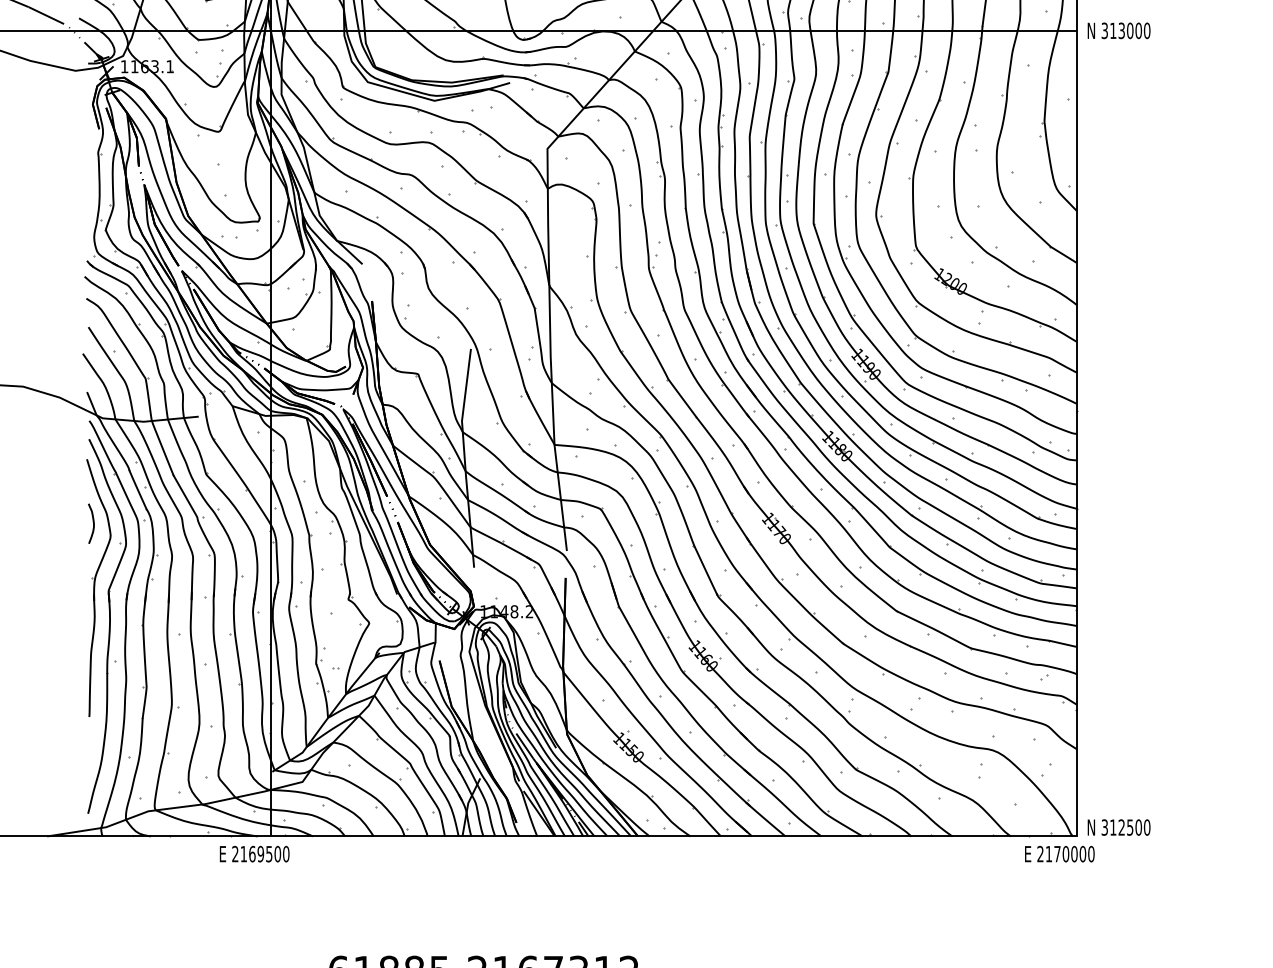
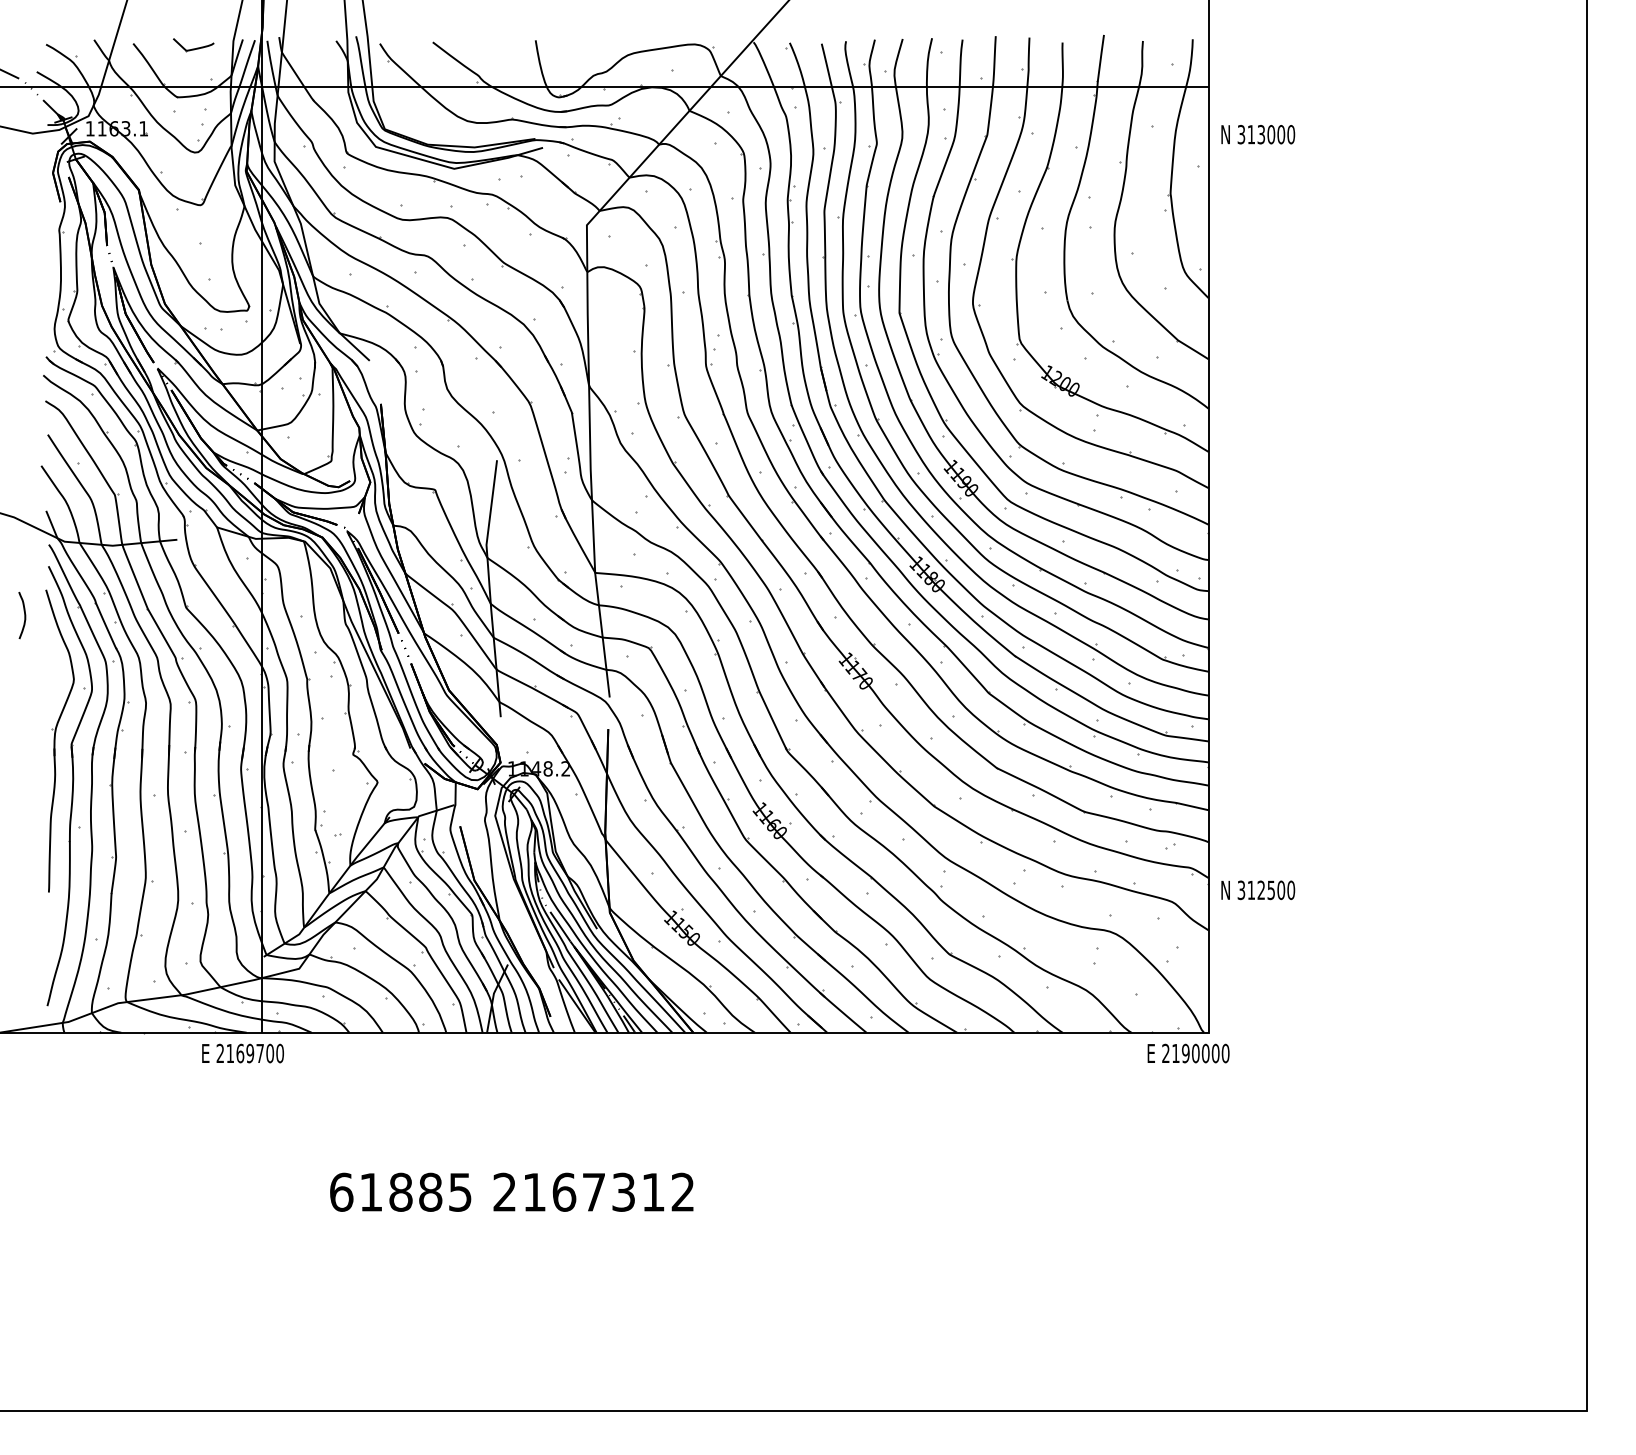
text: (1119, 30) -> (1258, 134), moved
curve: (93, 523) -> (24, 615), moved
text: (1119, 827) -> (1258, 890), moved
text: (268, 854) -> (259, 1053), 2169500 -> 2169700
text: (1057, 854) -> (1185, 1053), 2170000 -> 2190000

